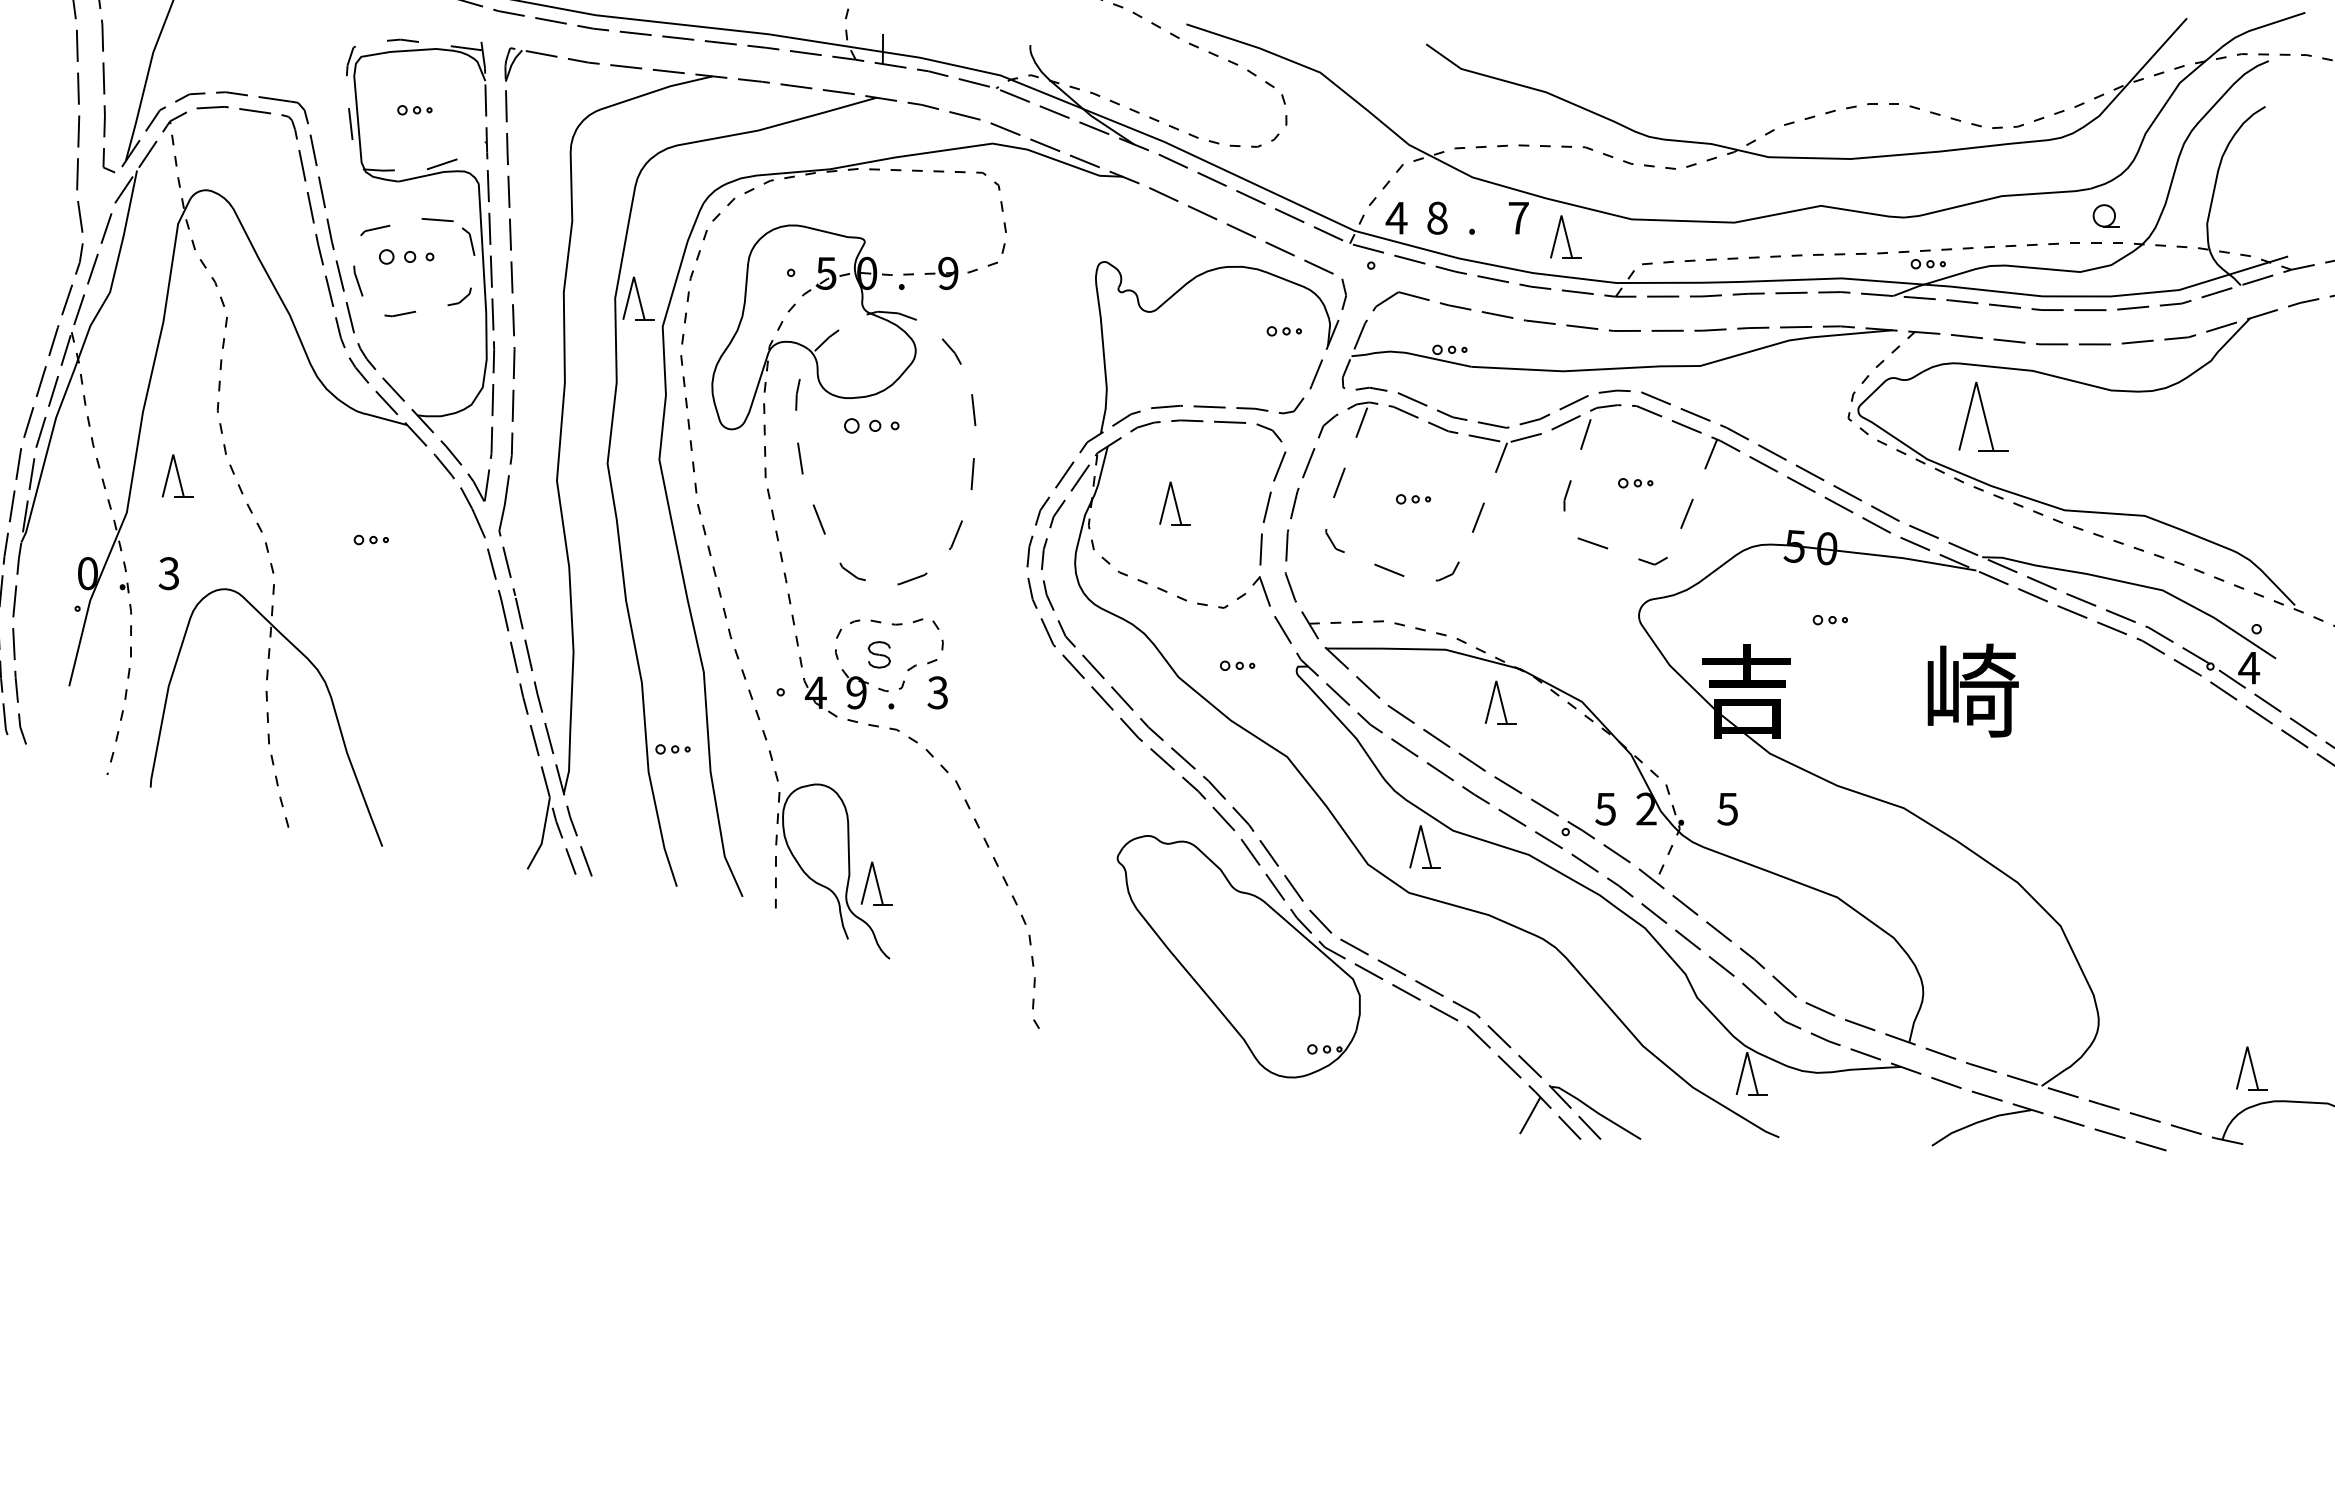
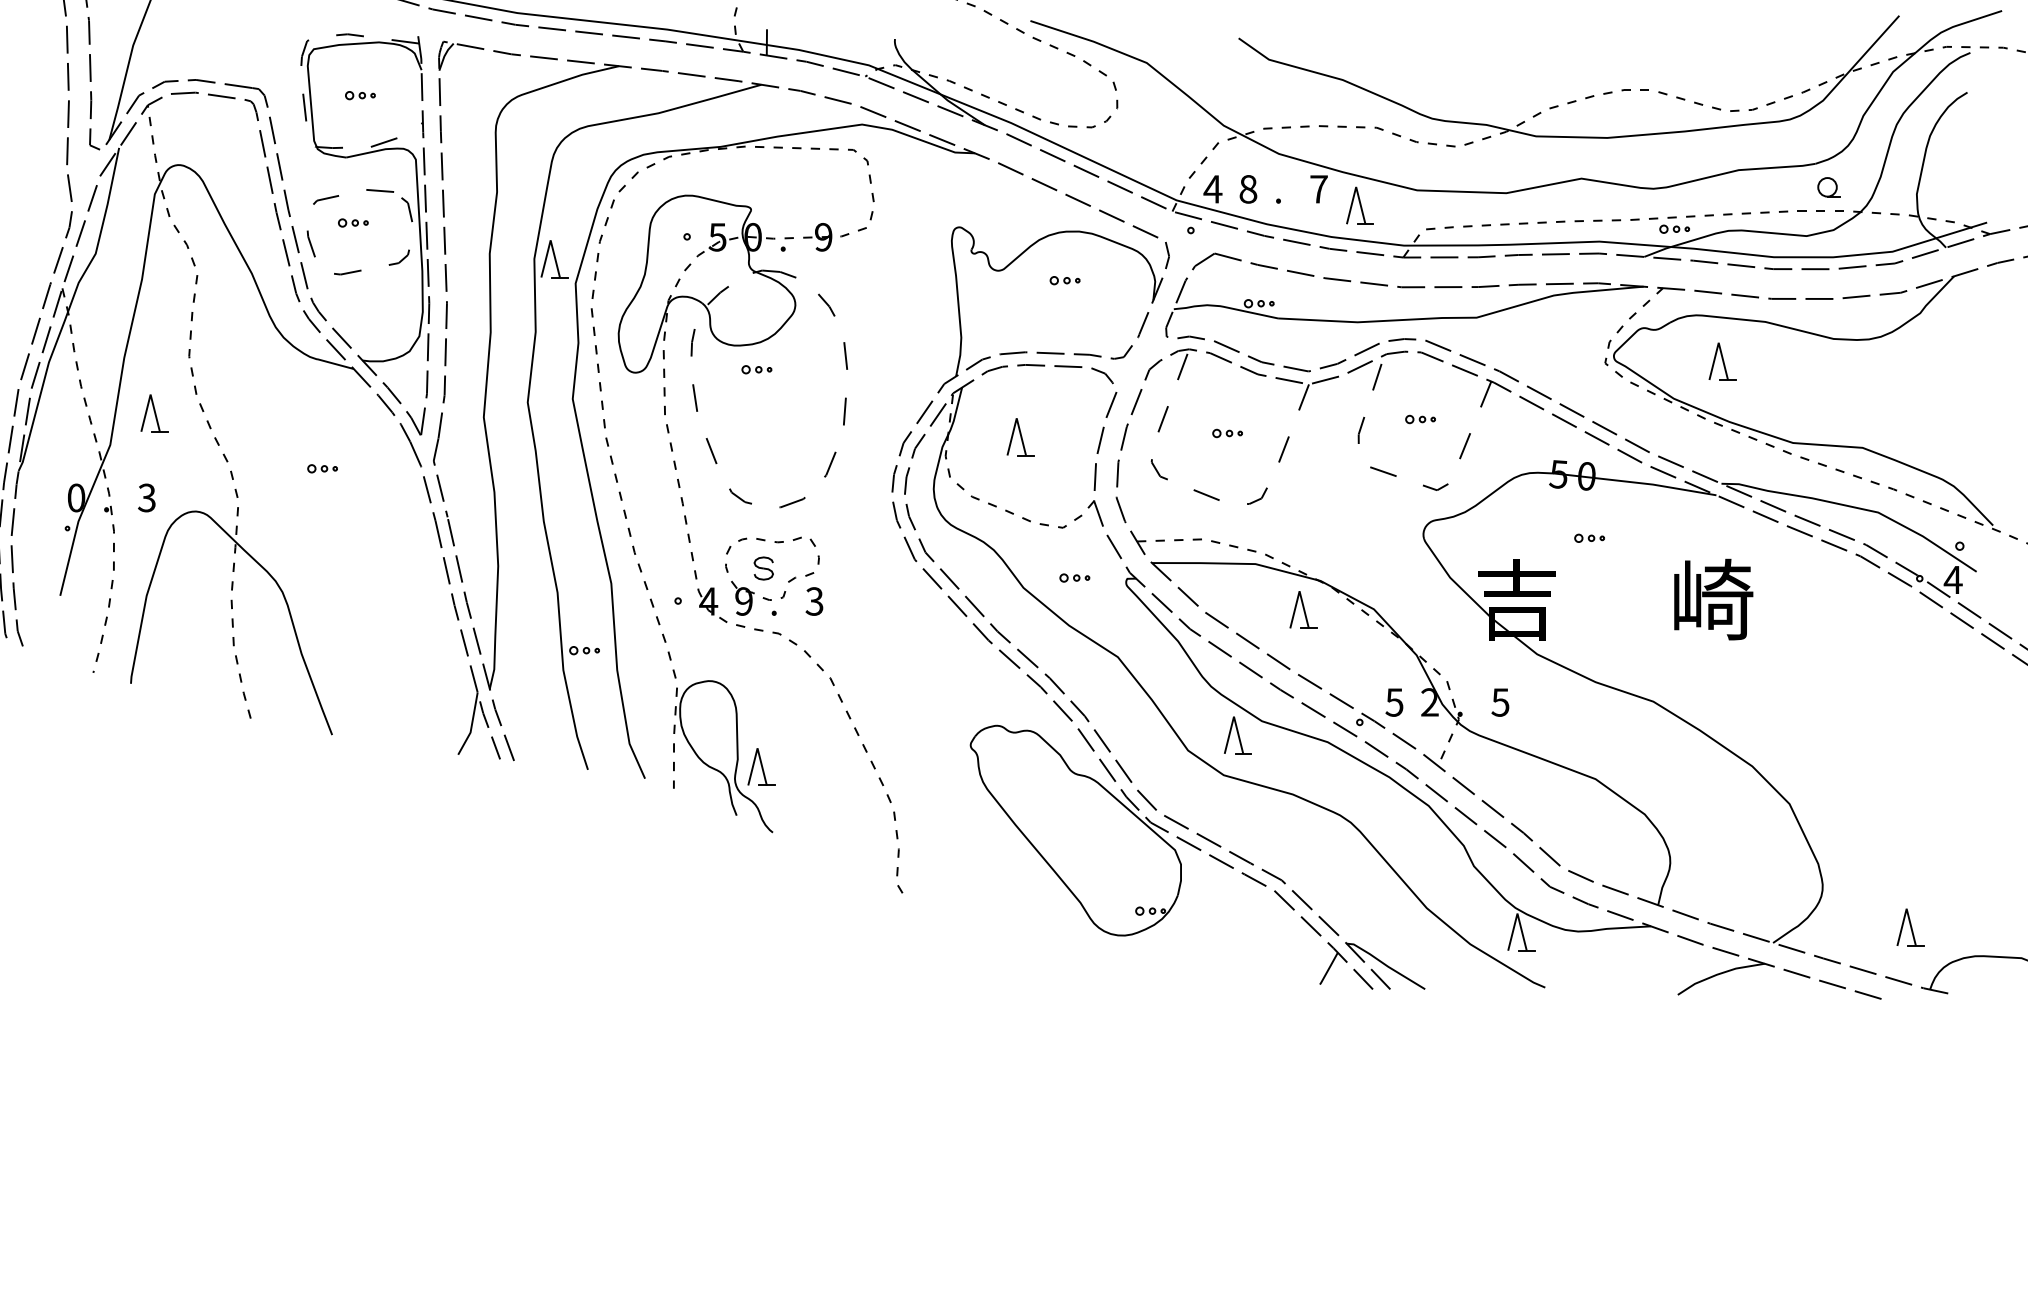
part: (406, 256) -> (353, 222), size x0.62
part: (1283, 331) -> (1064, 280), moved
part: (1983, 416) -> (1722, 361), size x0.62
part: (870, 425) -> (756, 369), size x0.62
part: (2251, 1068) -> (1910, 927), moved

